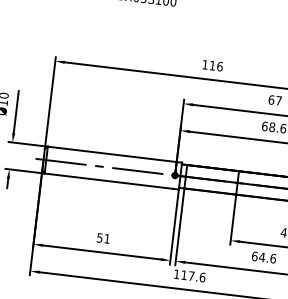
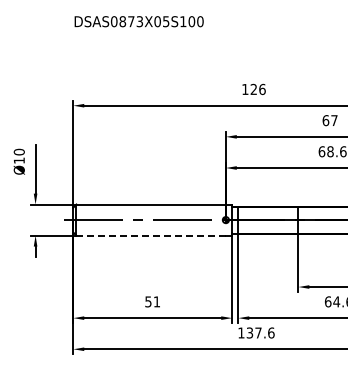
text: (212, 64) -> (253, 88), 116 -> 126
line: (109, 181) -> (151, 235), solid -> dashed
text: (183, 274) -> (249, 332), 117.6 -> 137.6

